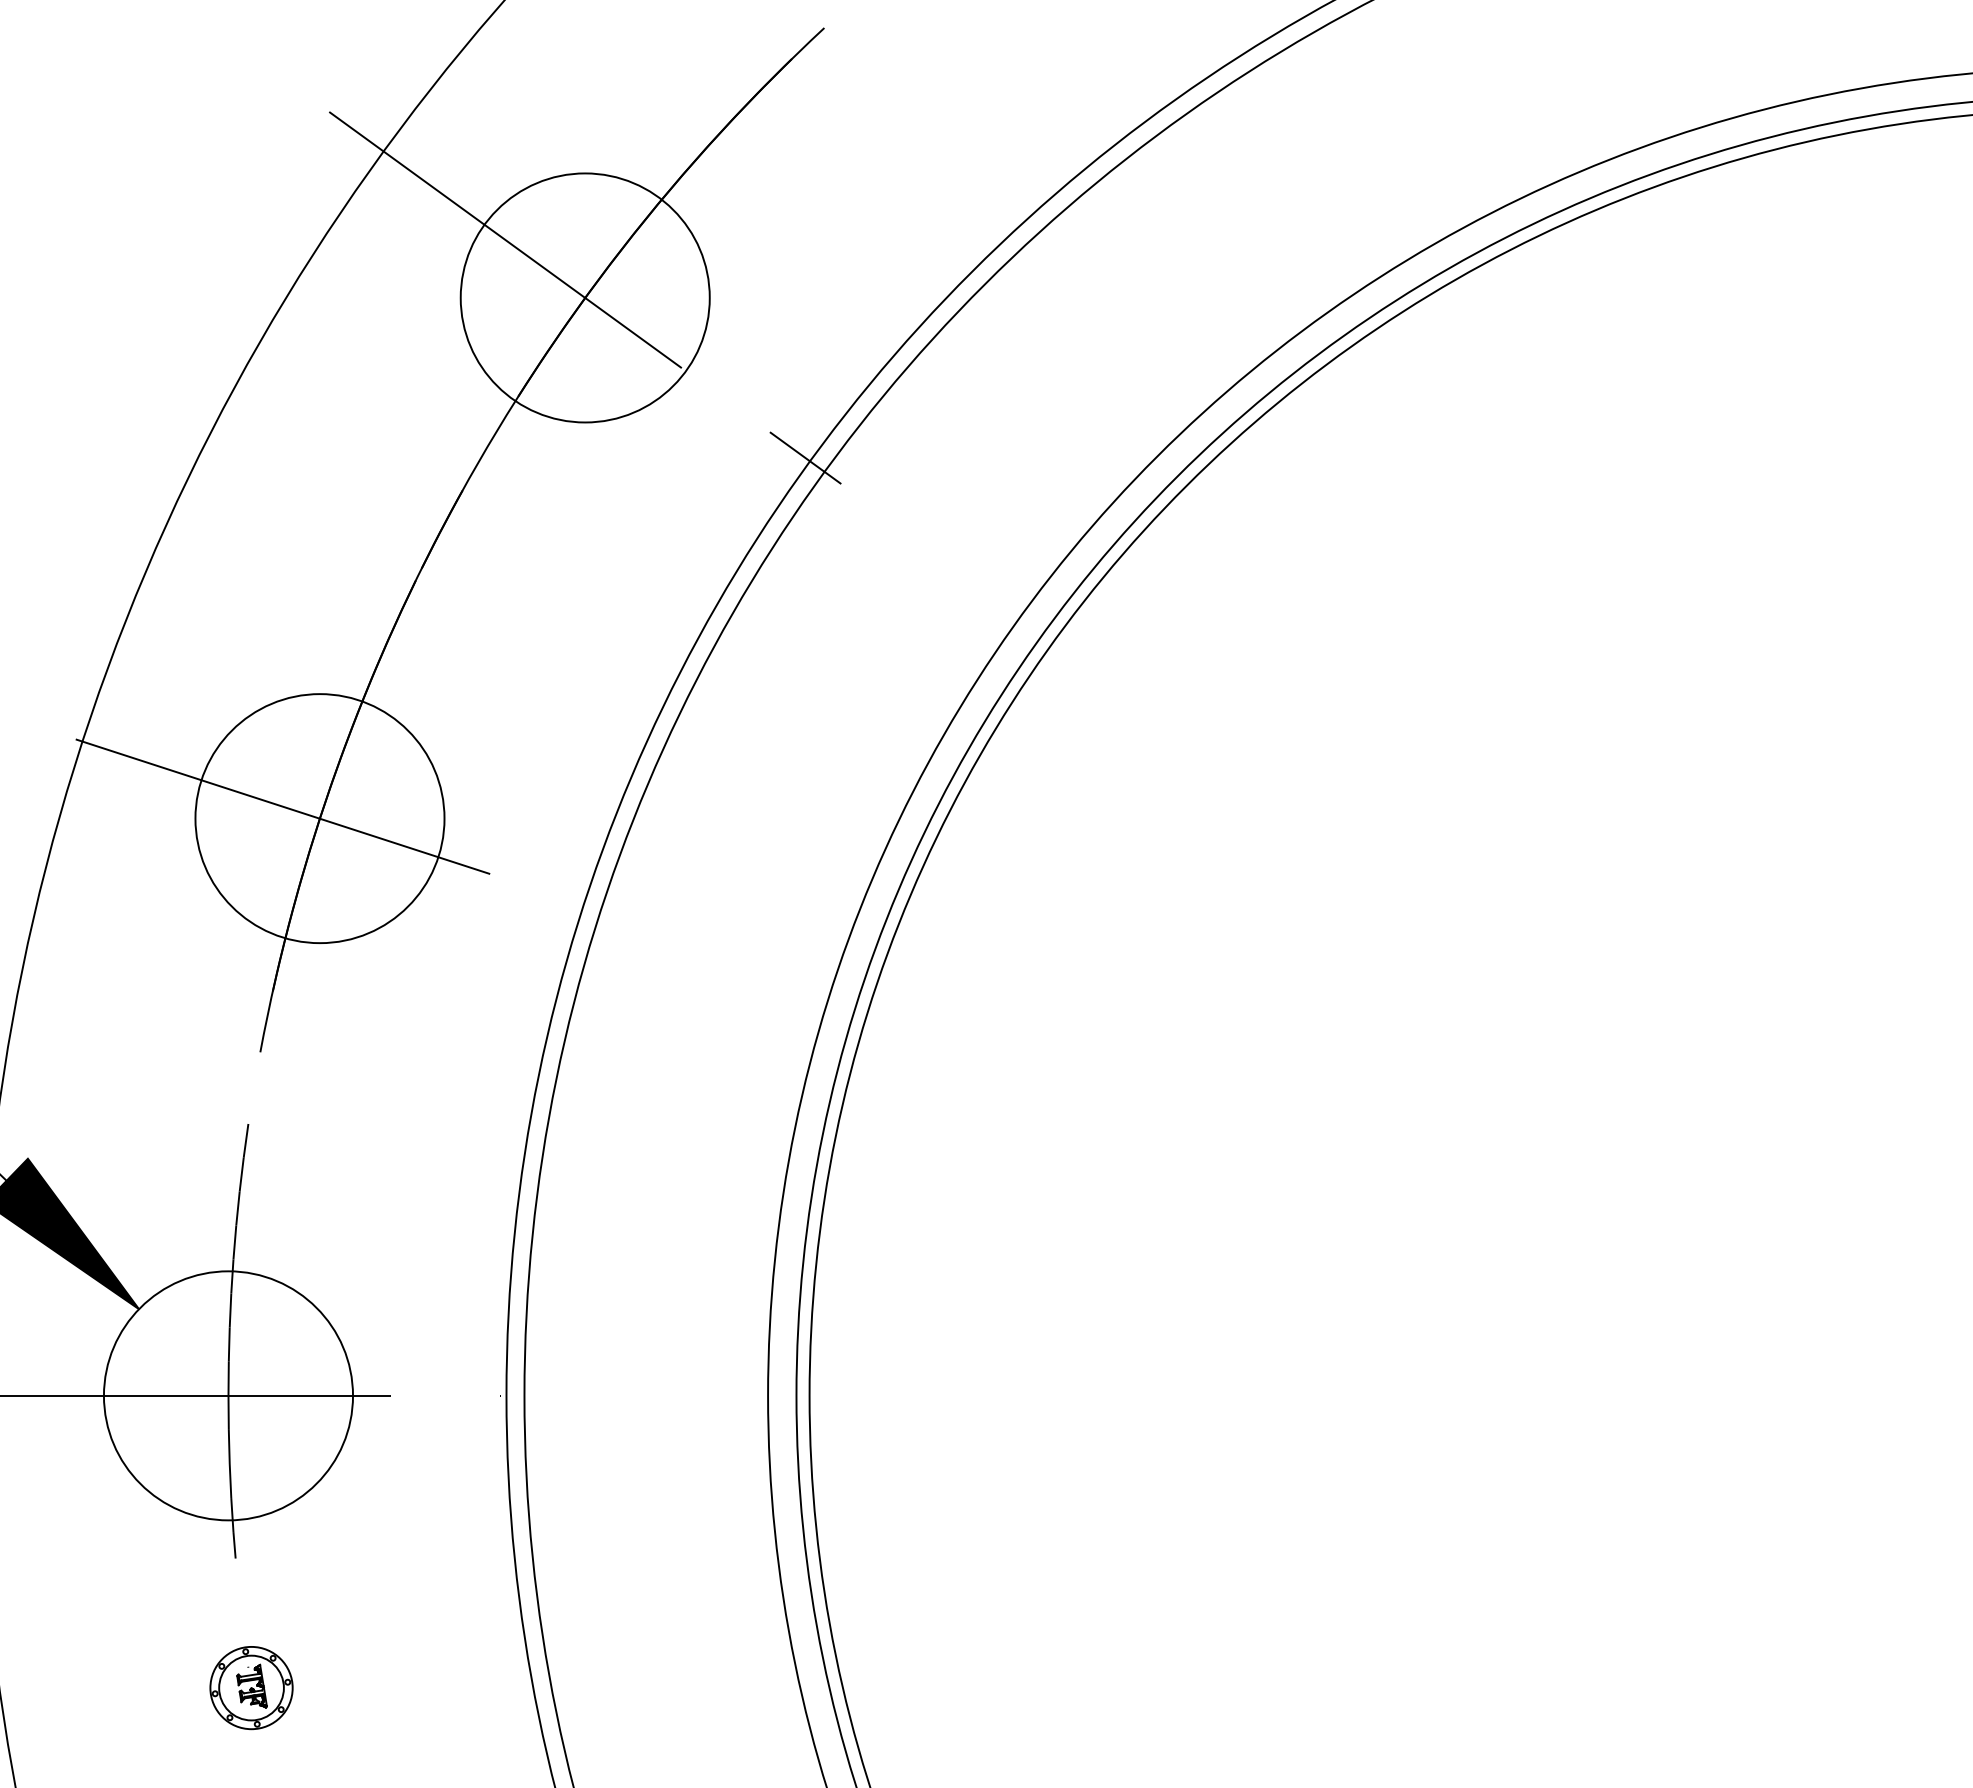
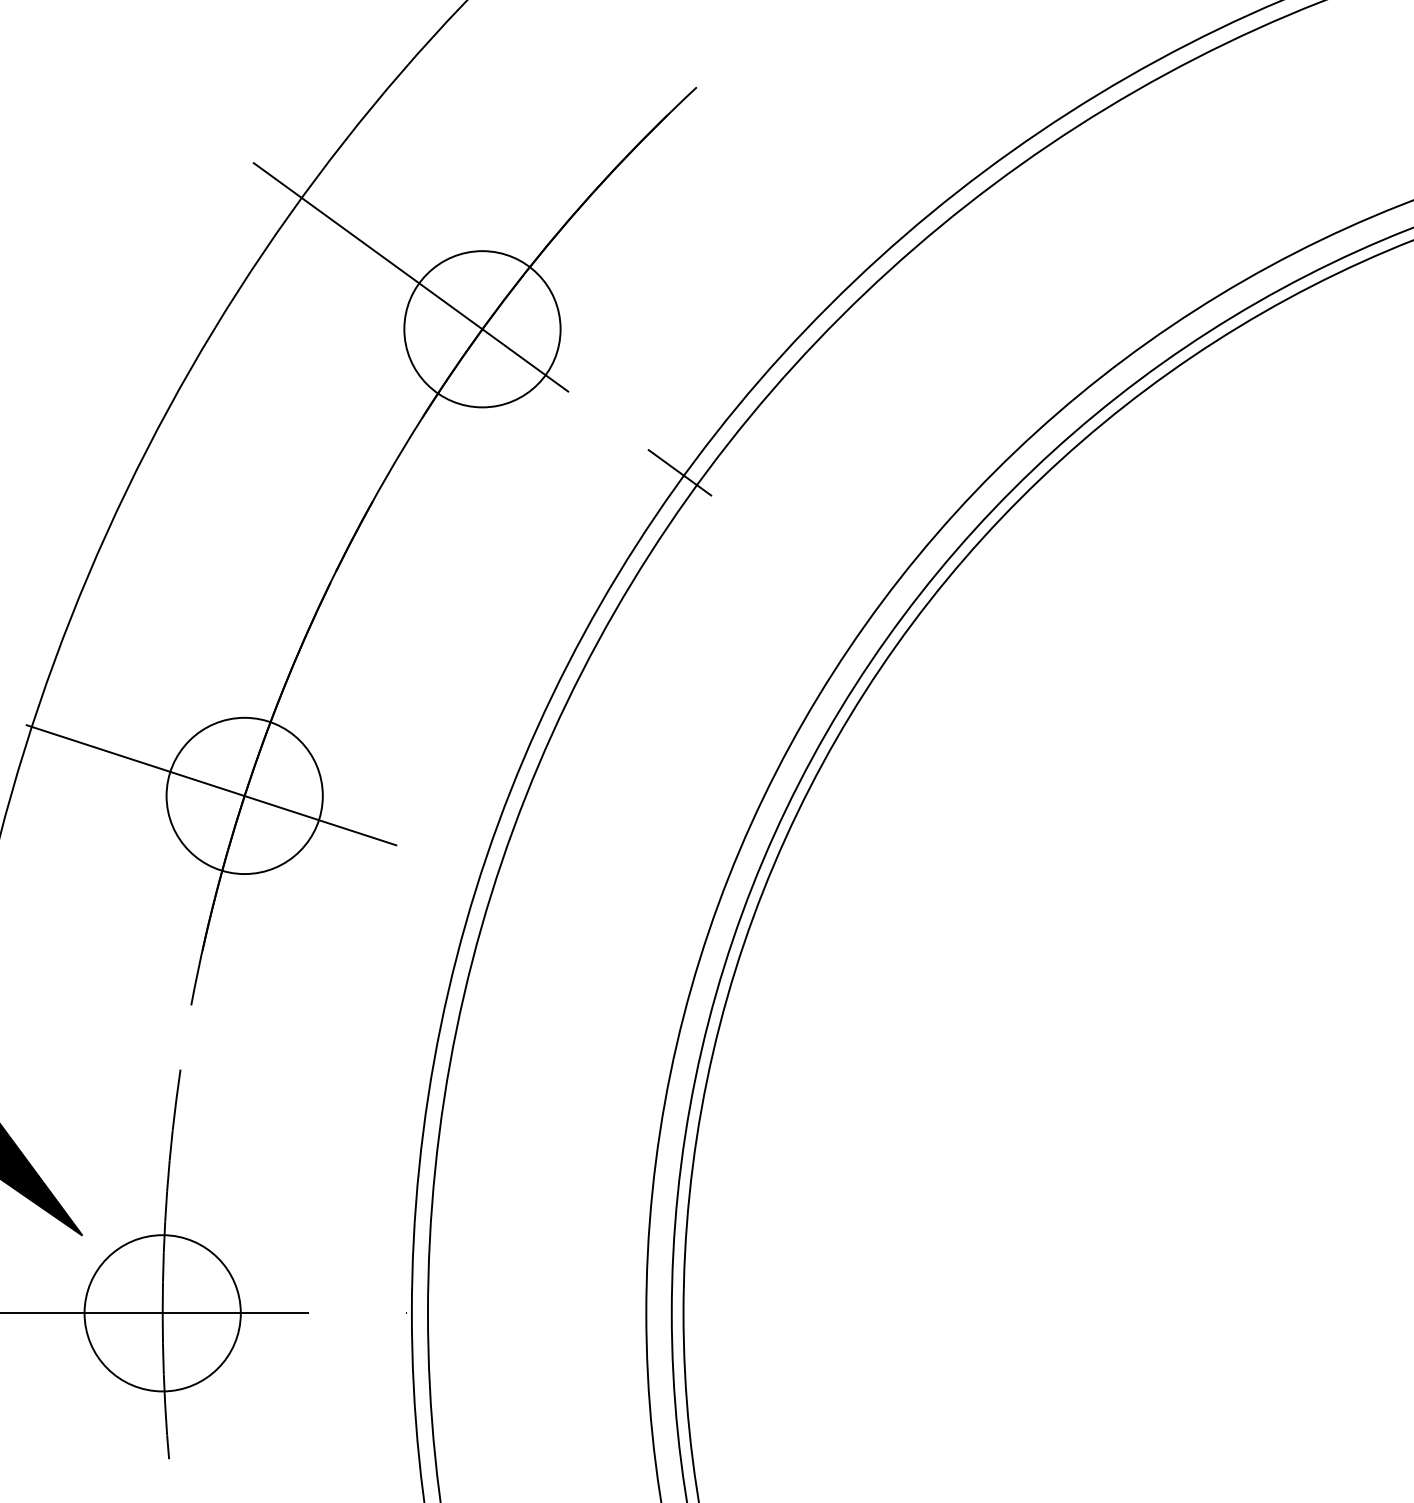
circle: (584, 297) -> (481, 328), size x0.7
circle: (319, 818) -> (244, 795), size x0.7
circle: (228, 1395) -> (162, 1312), size x0.7

